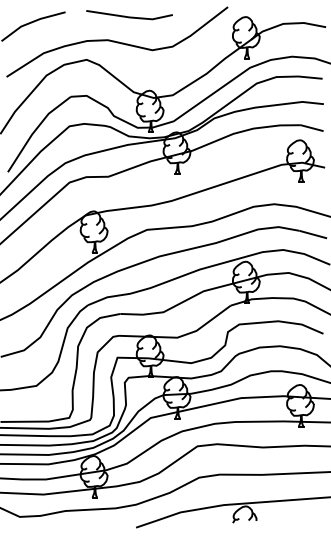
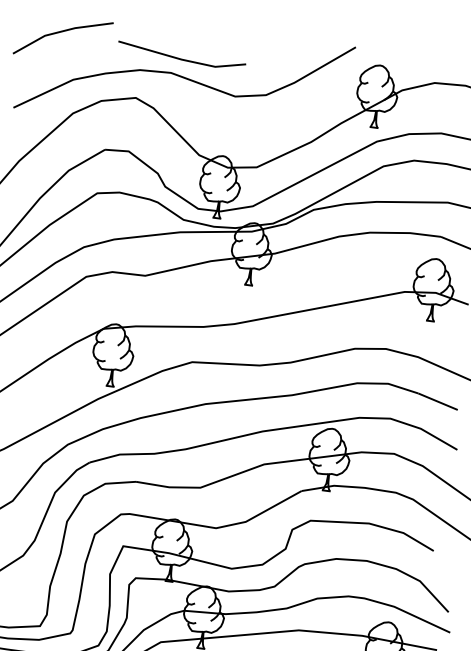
line: (129, 16) -> (181, 58), moved

